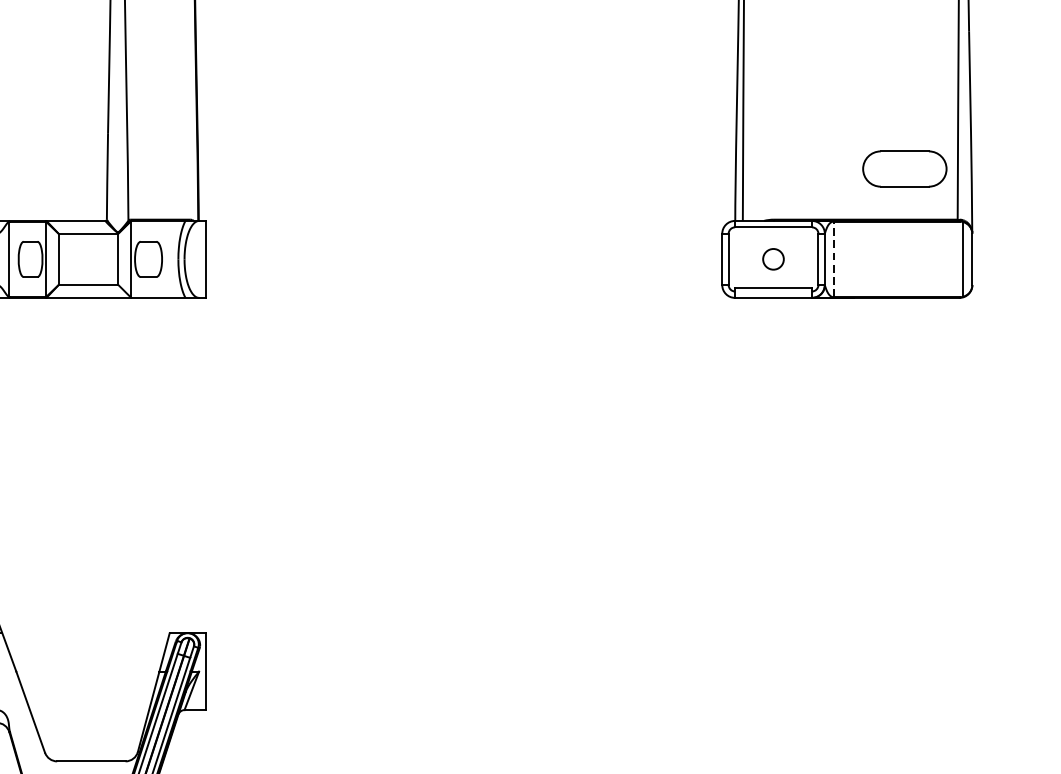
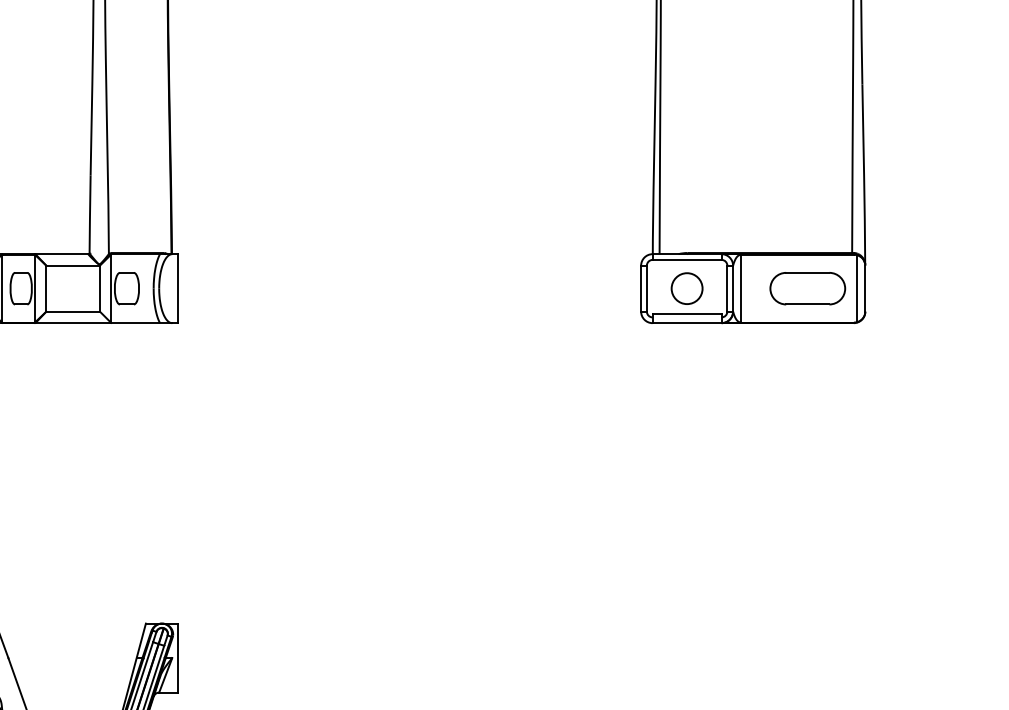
part: (904, 168) -> (807, 288), moved
circle: (772, 259) -> (686, 288), size x1.67
line: (834, 259) -> (741, 288), dashed -> solid

